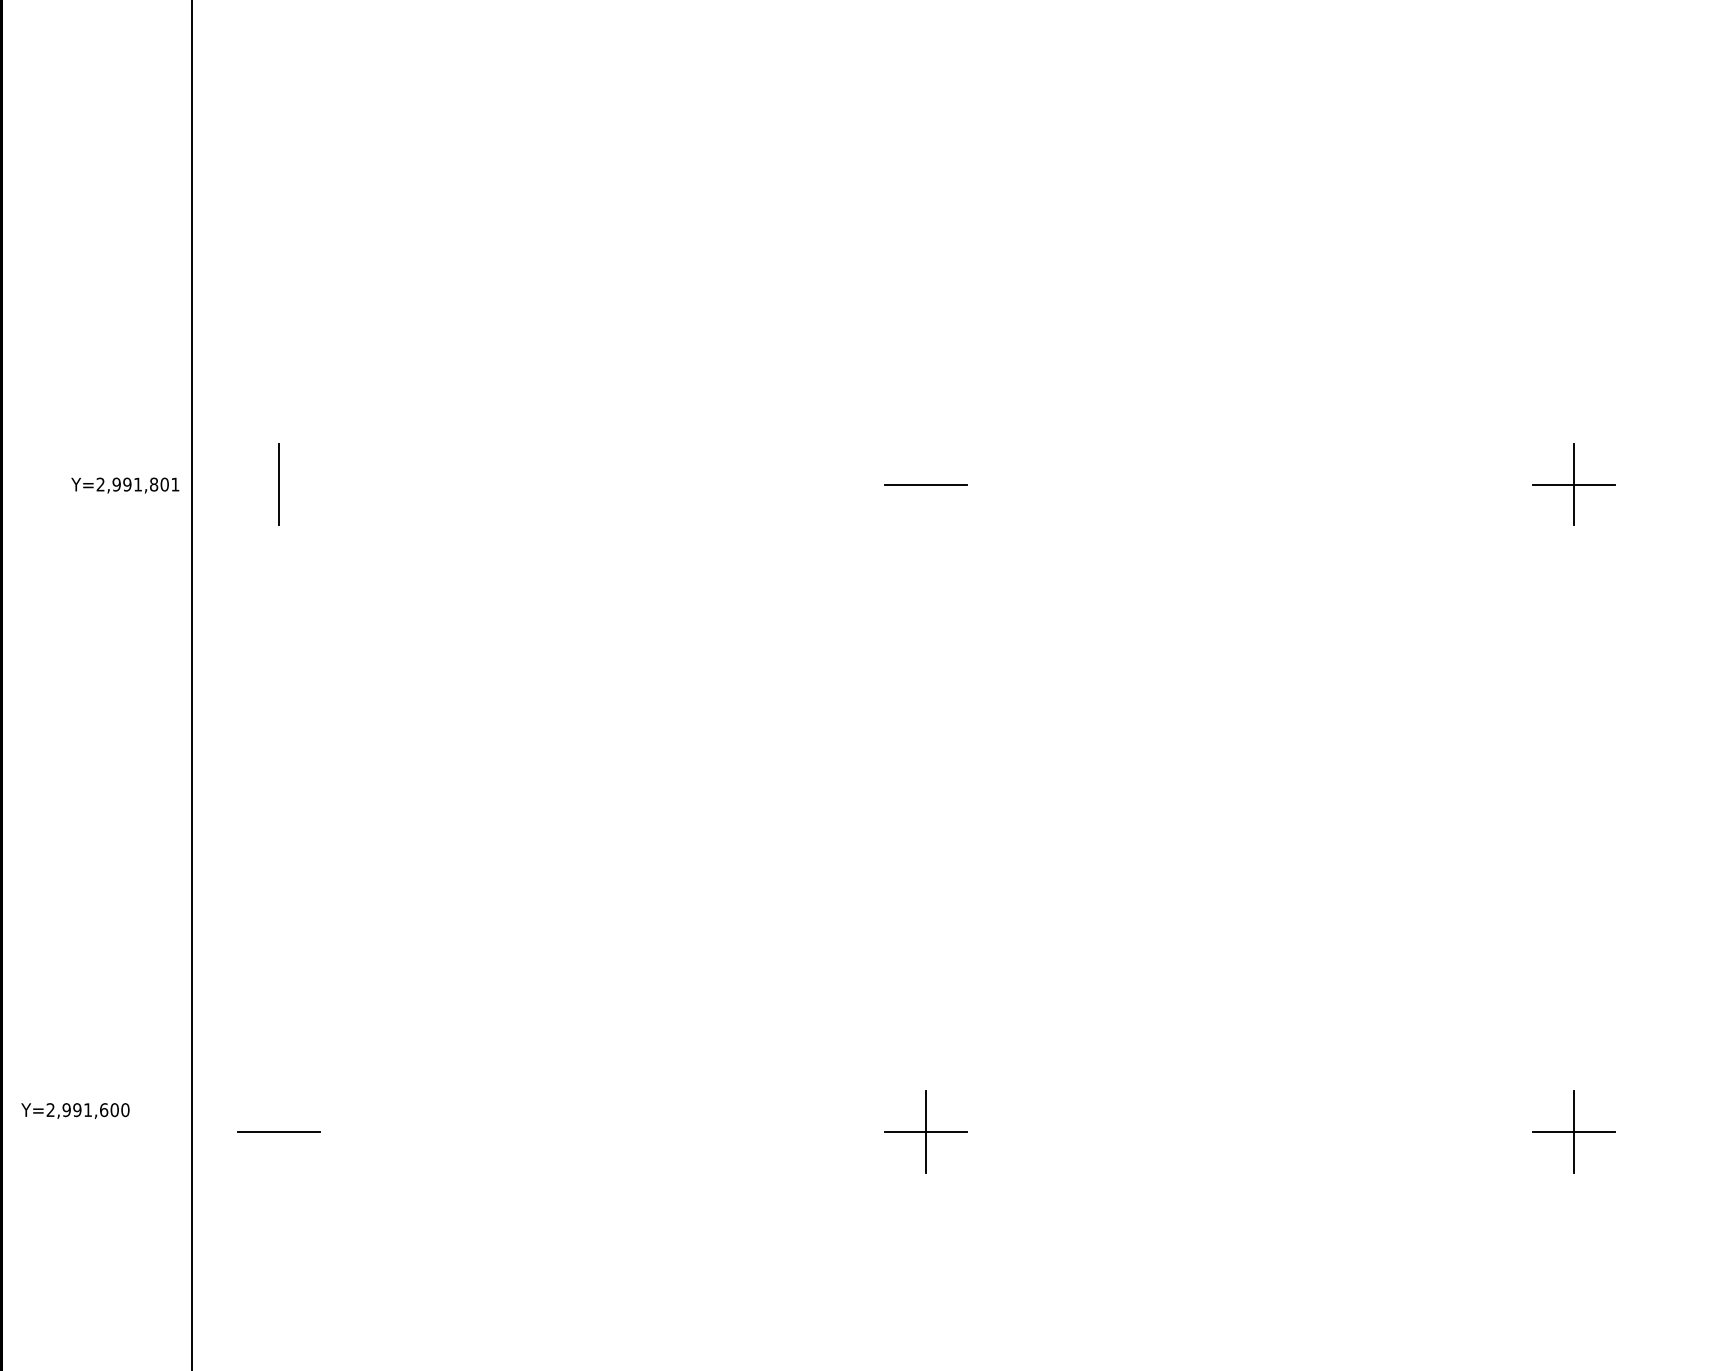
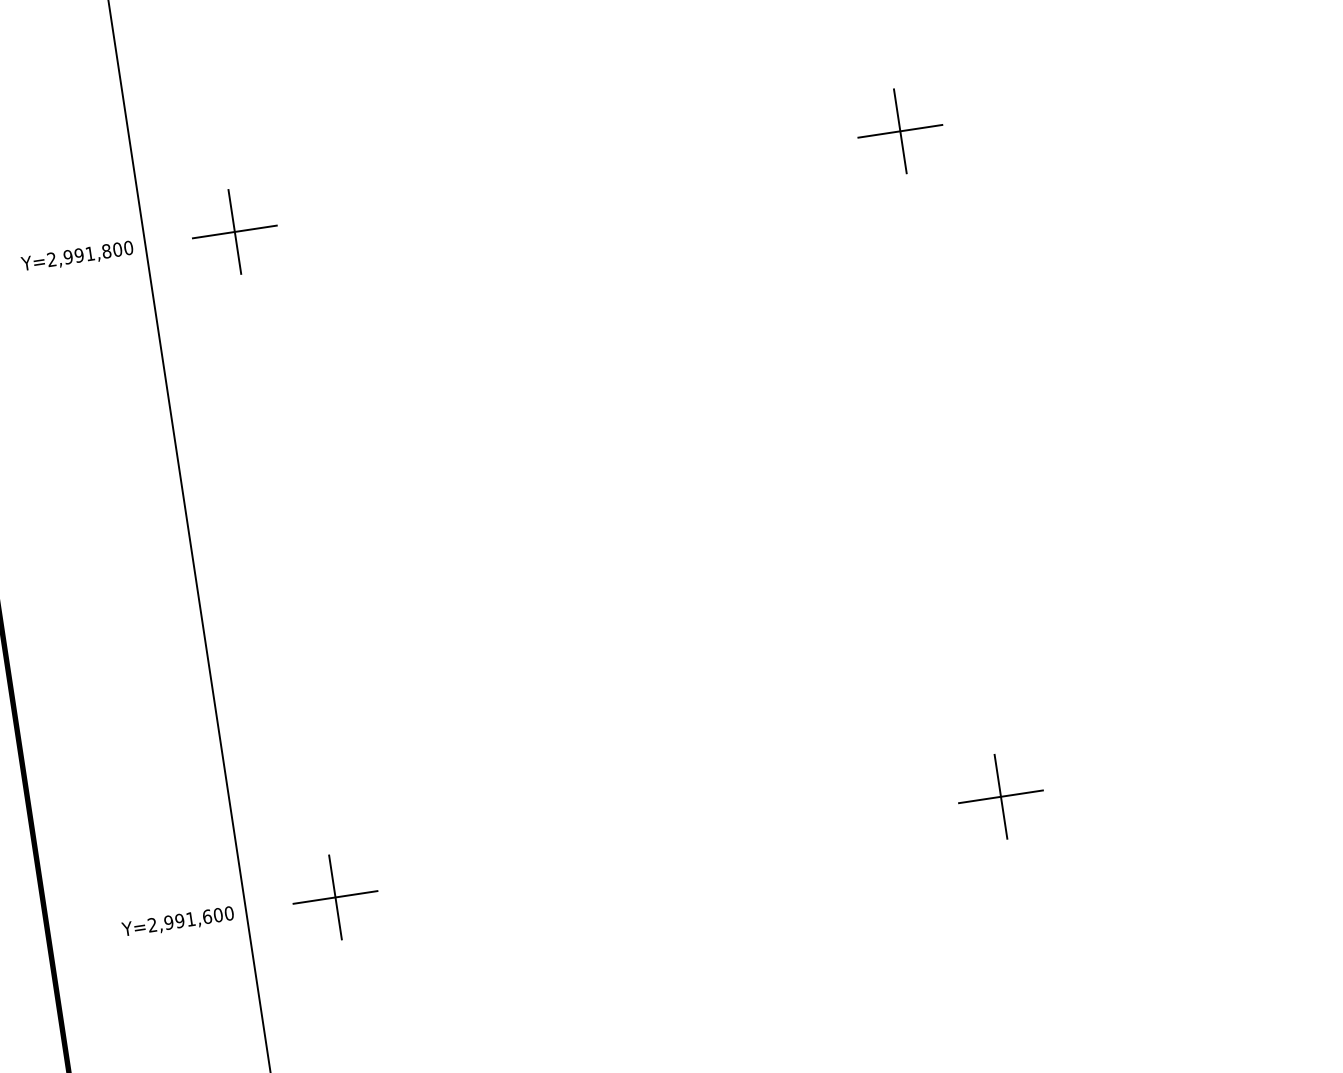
text: (175, 484) -> (128, 247), Y=2,991,801 -> Y=2,991,800
line: (278, 484) -> (234, 231), added
line: (926, 484) -> (900, 131), added
text: (75, 1110) -> (178, 921), moved
line: (278, 1131) -> (335, 896), added

